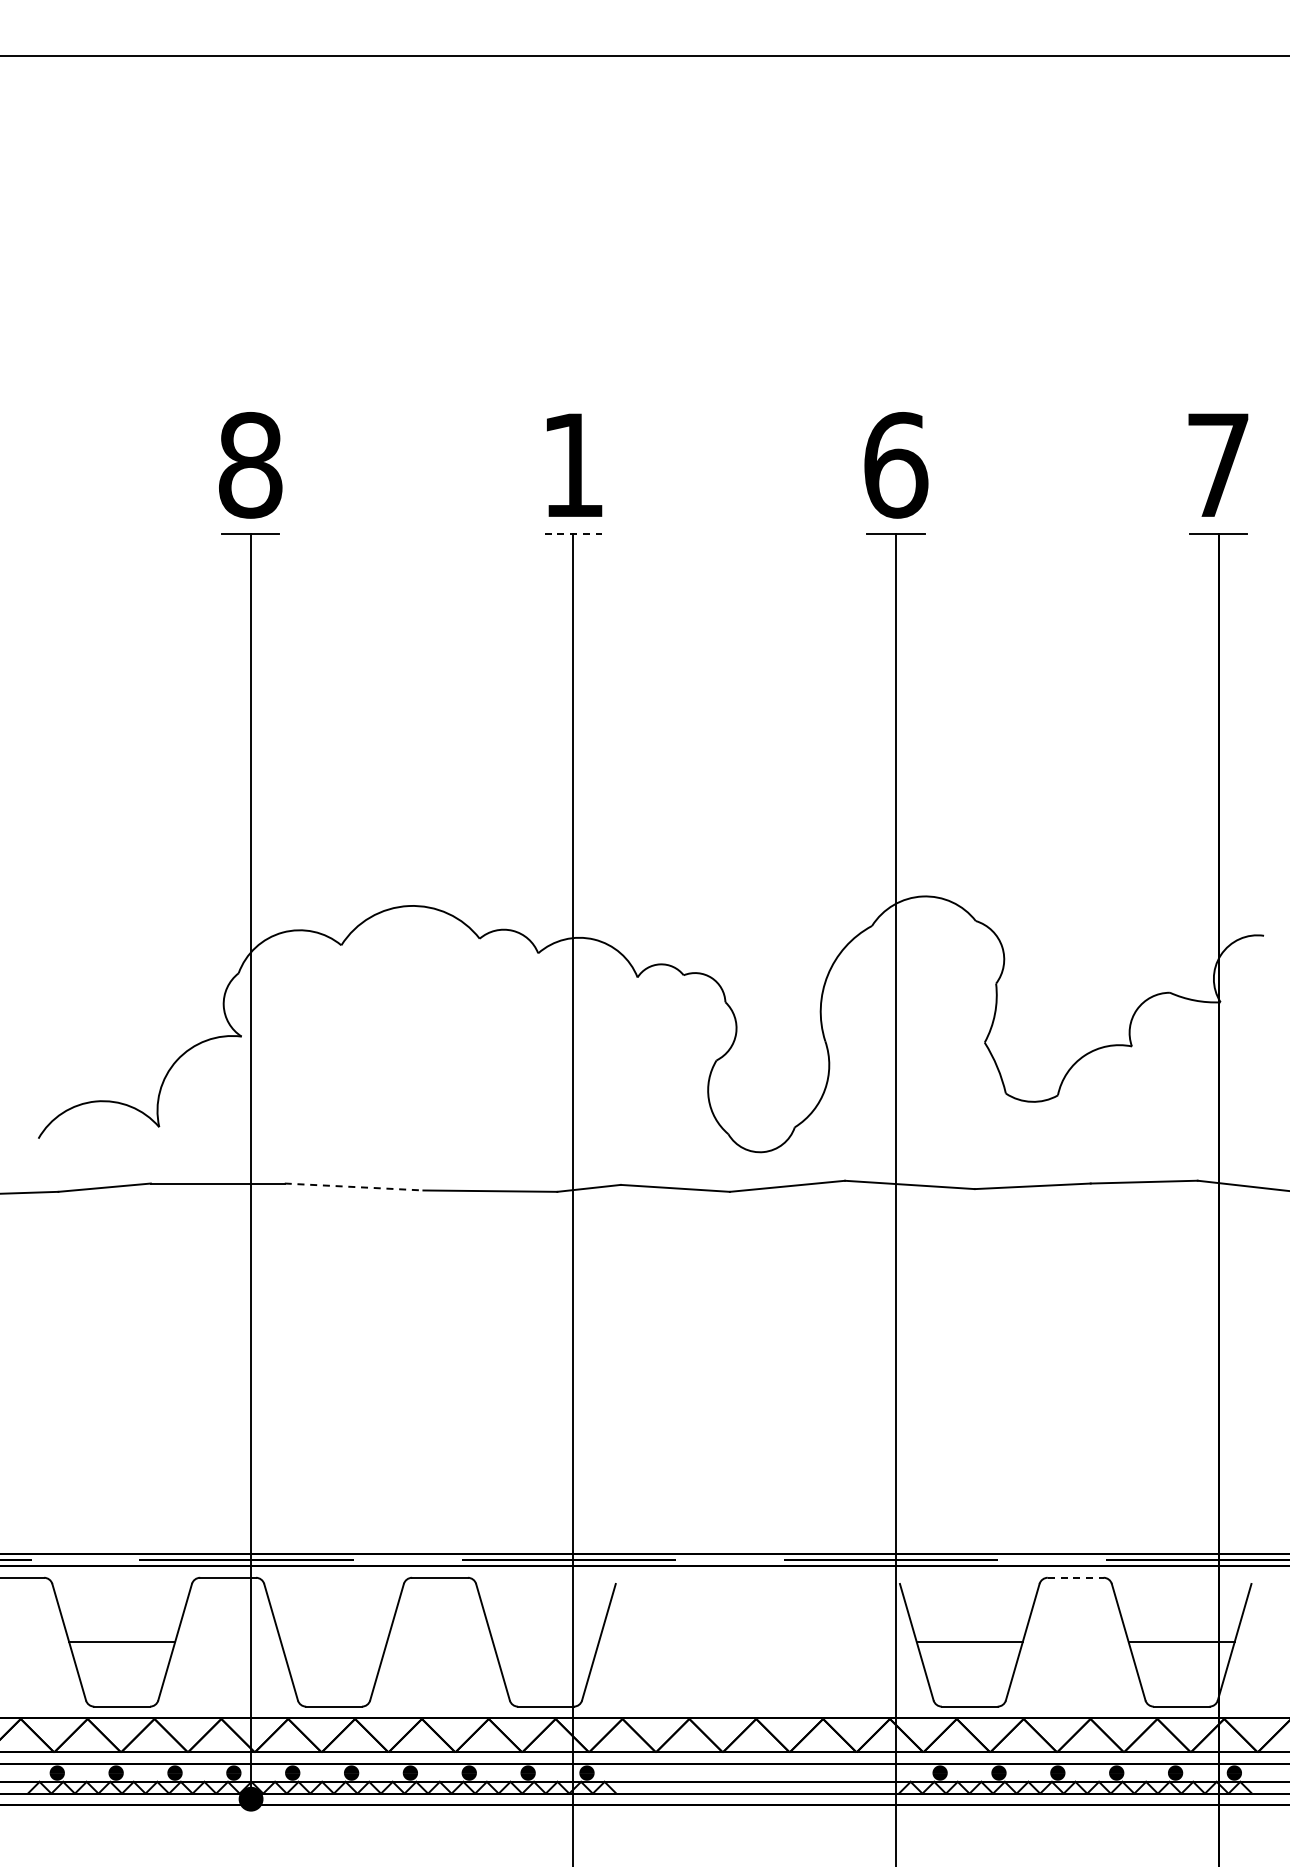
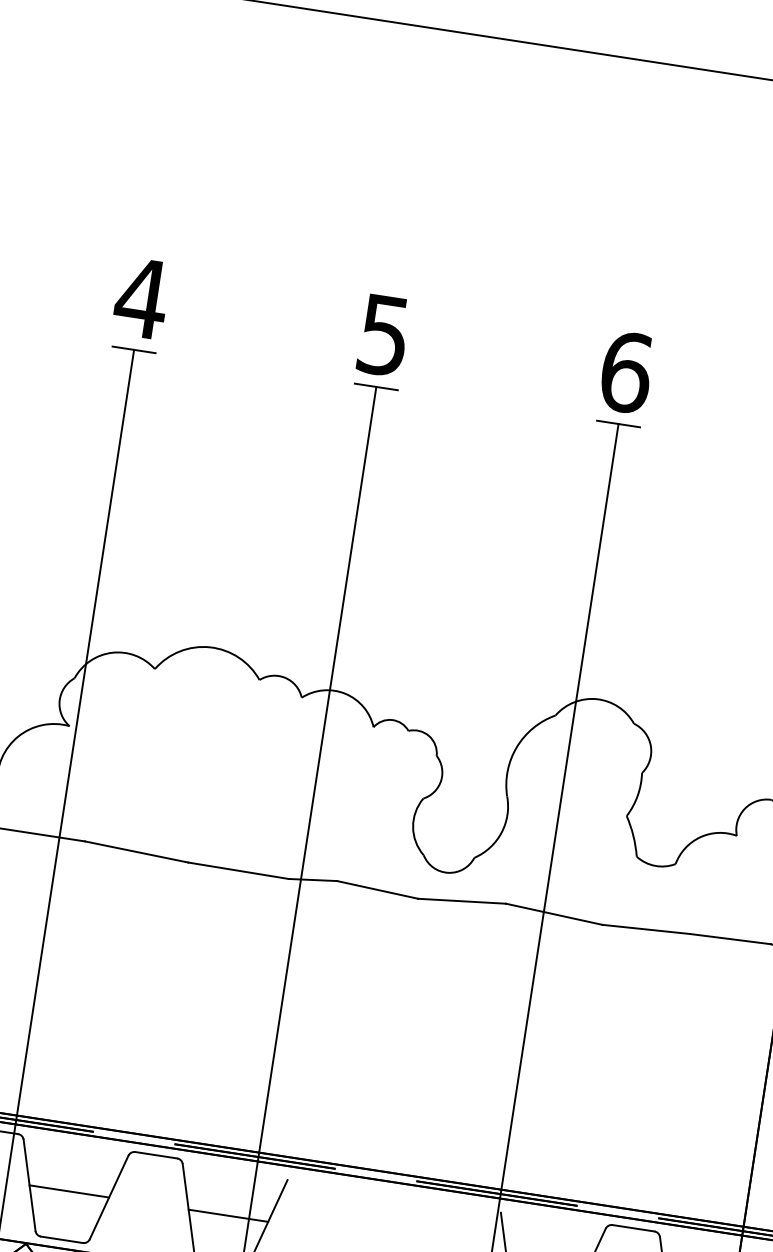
text: (249, 465) -> (141, 298), 8 -> 4
text: (572, 465) -> (383, 335), 1 -> 5
line: (573, 534) -> (376, 387), dashed -> solid
line: (354, 1187) -> (136, 852), dashed -> solid
line: (1075, 1577) -> (633, 1228), dashed -> solid
line: (334, 1642) -> (69, 1191), added
line: (545, 1642) -> (228, 1215), added

